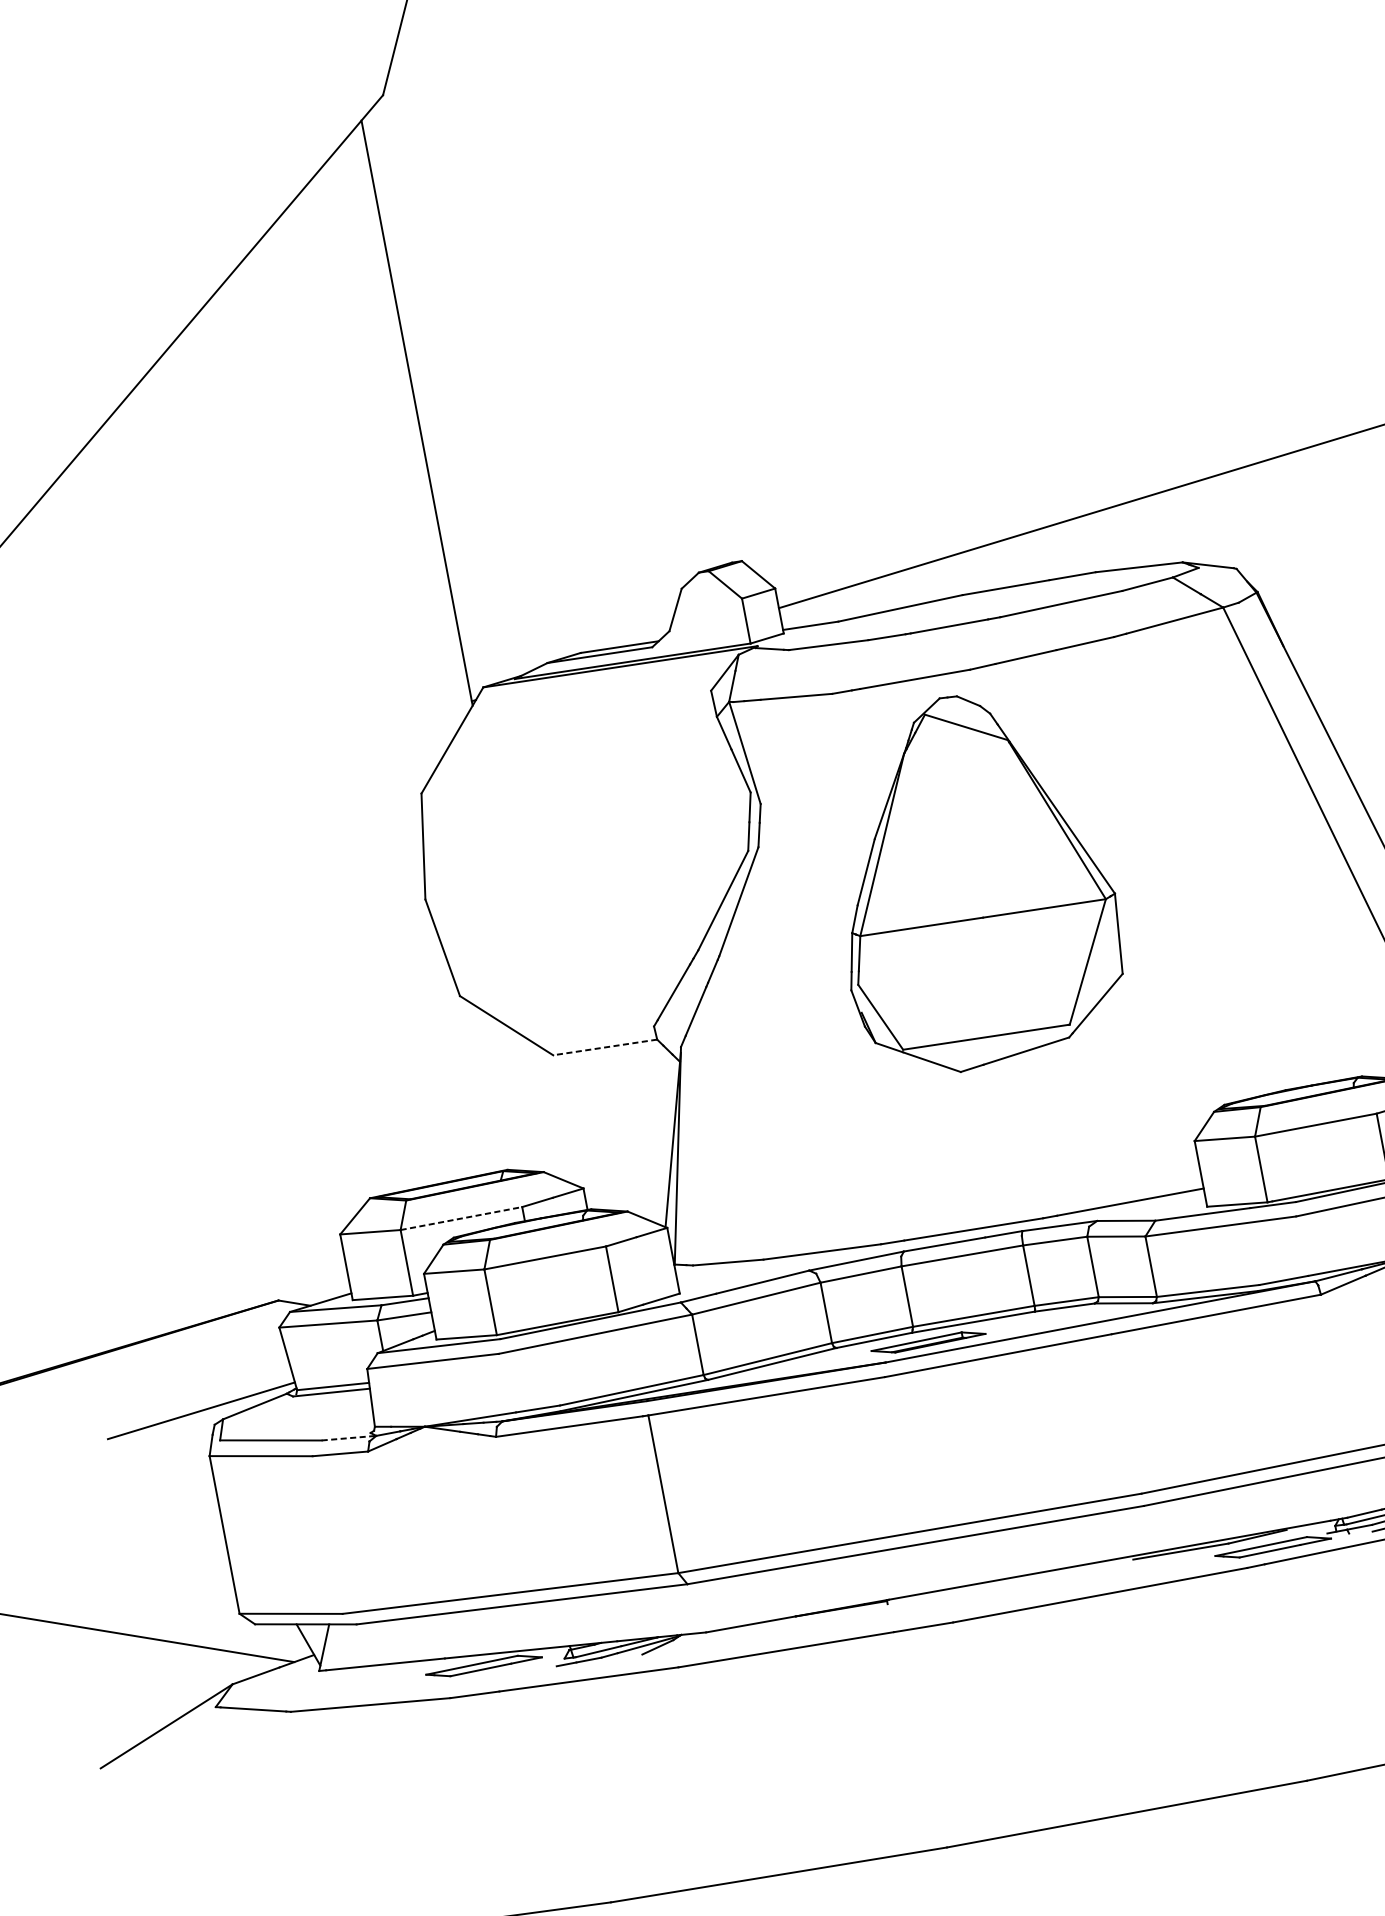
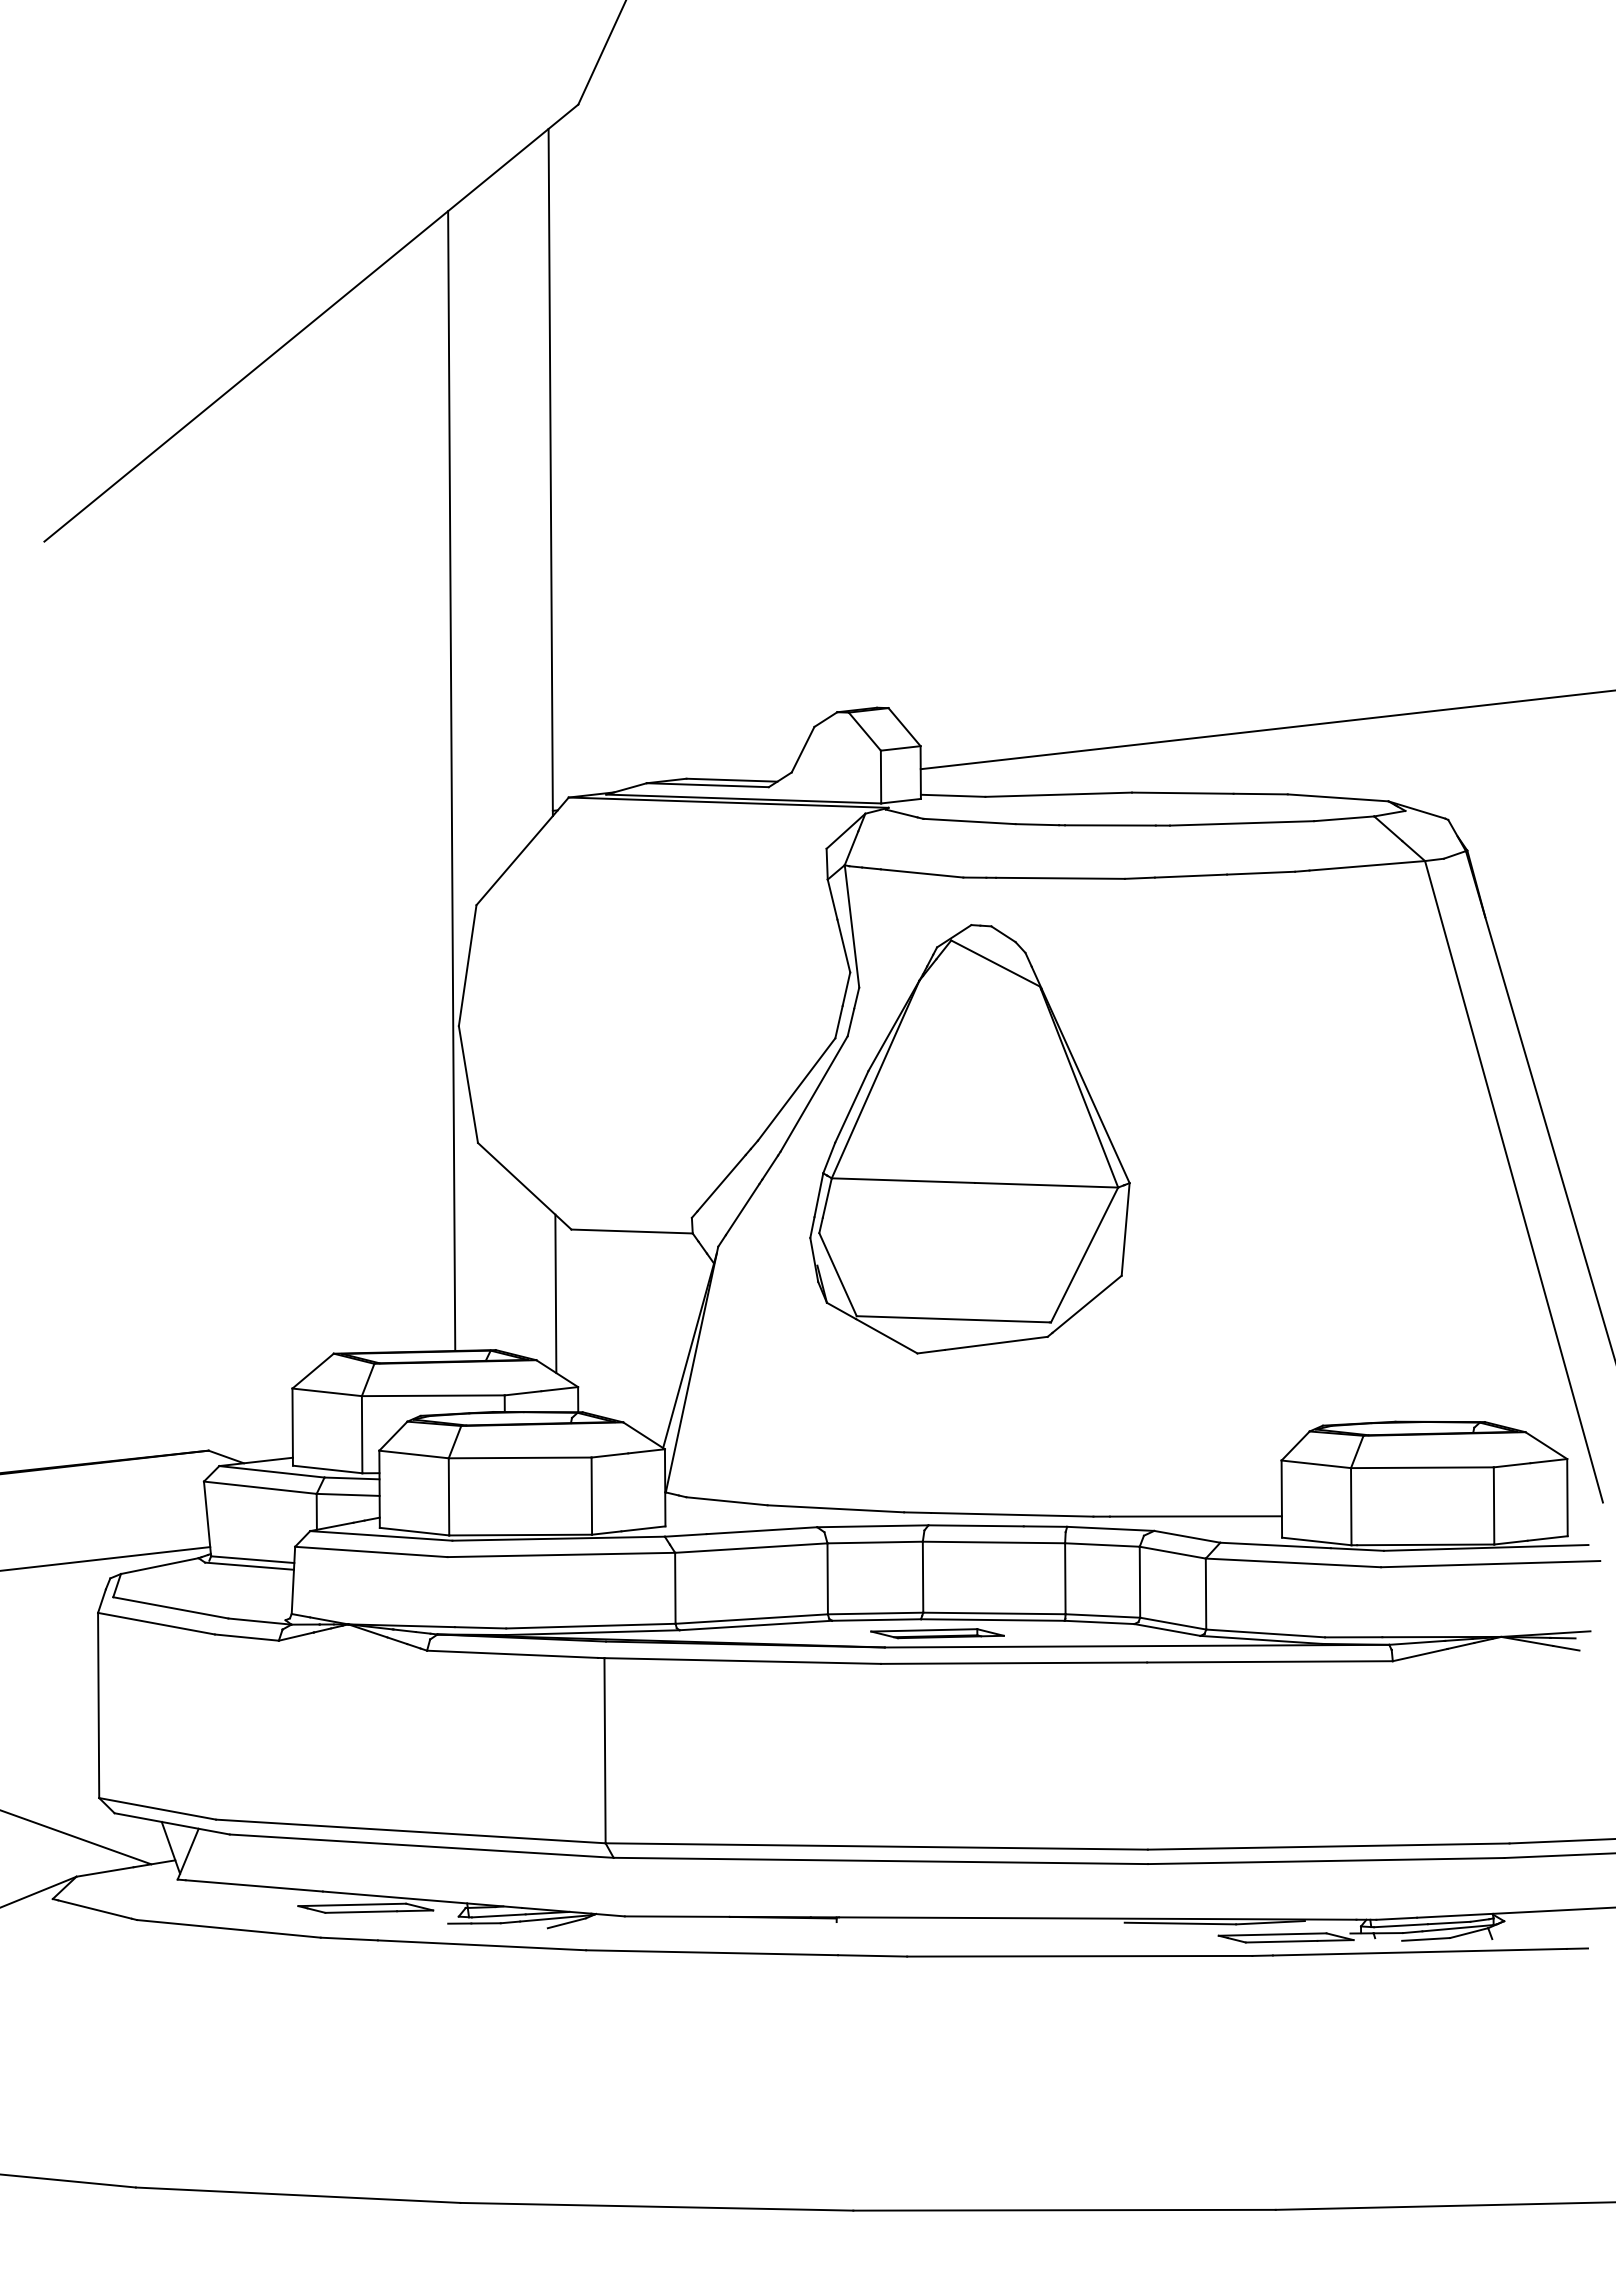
line: (380, 691) -> (451, 780), added
part: (971, 881) -> (969, 1139), moved
line: (605, 1047) -> (632, 1231), dashed -> solid
line: (549, 1112) -> (555, 1293), added
line: (461, 1218) -> (433, 1395), dashed -> solid
line: (348, 1438) -> (259, 1621), dashed -> solid

